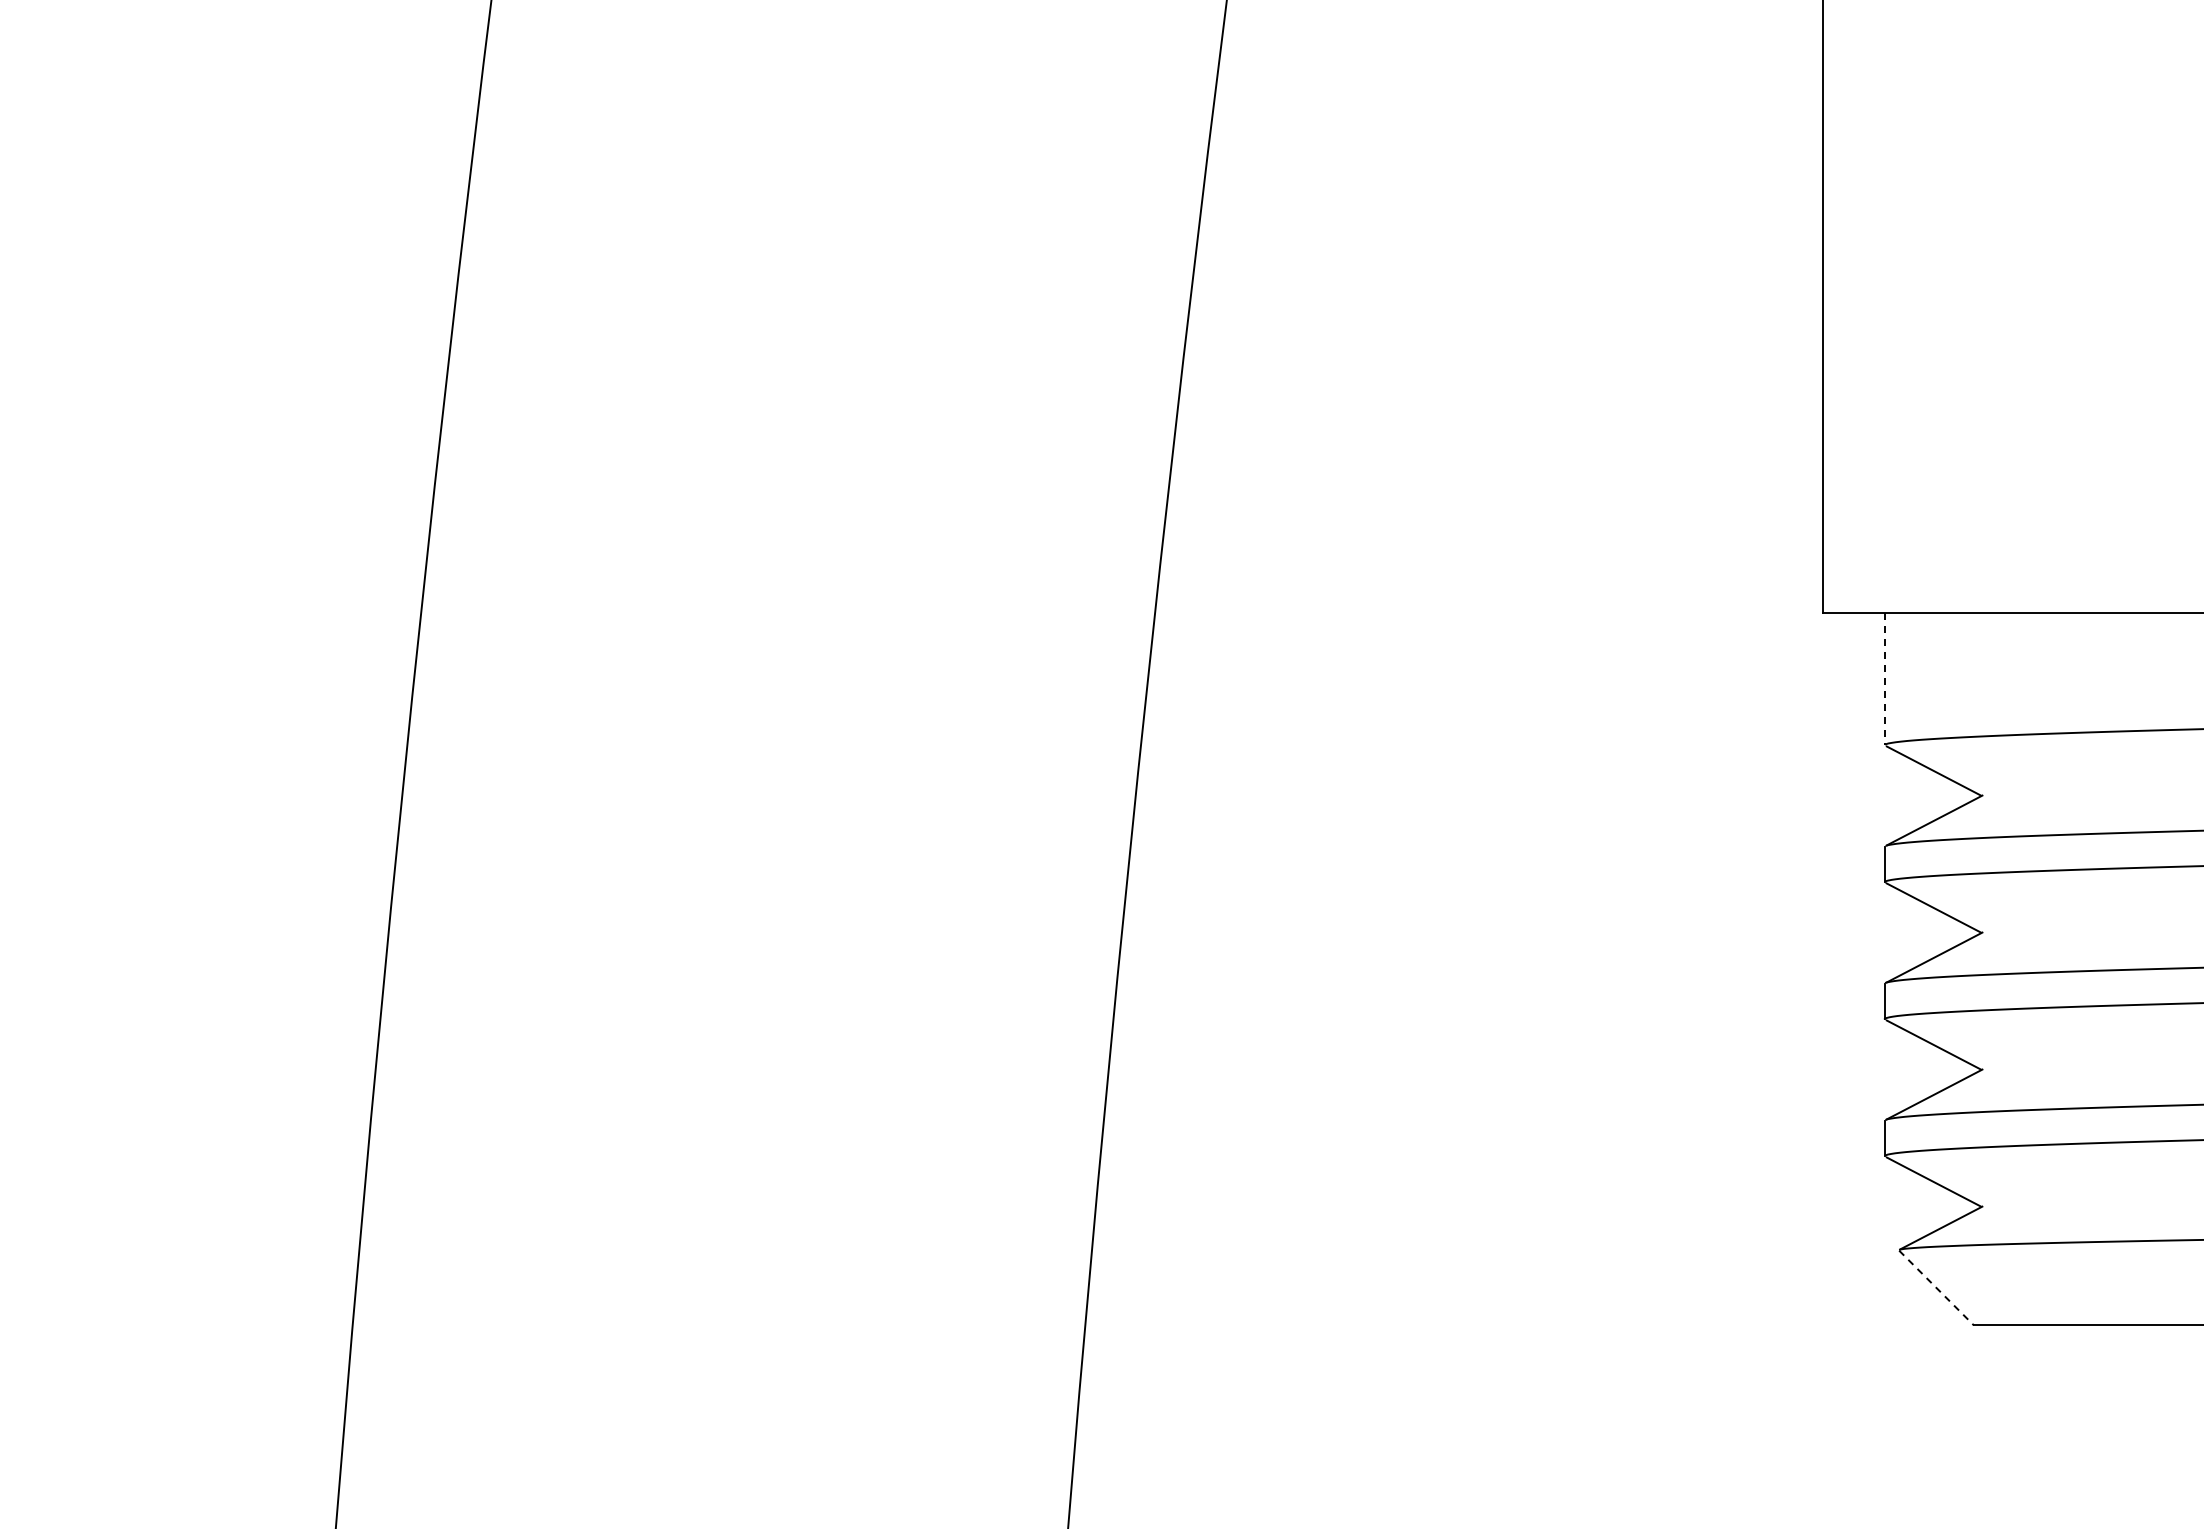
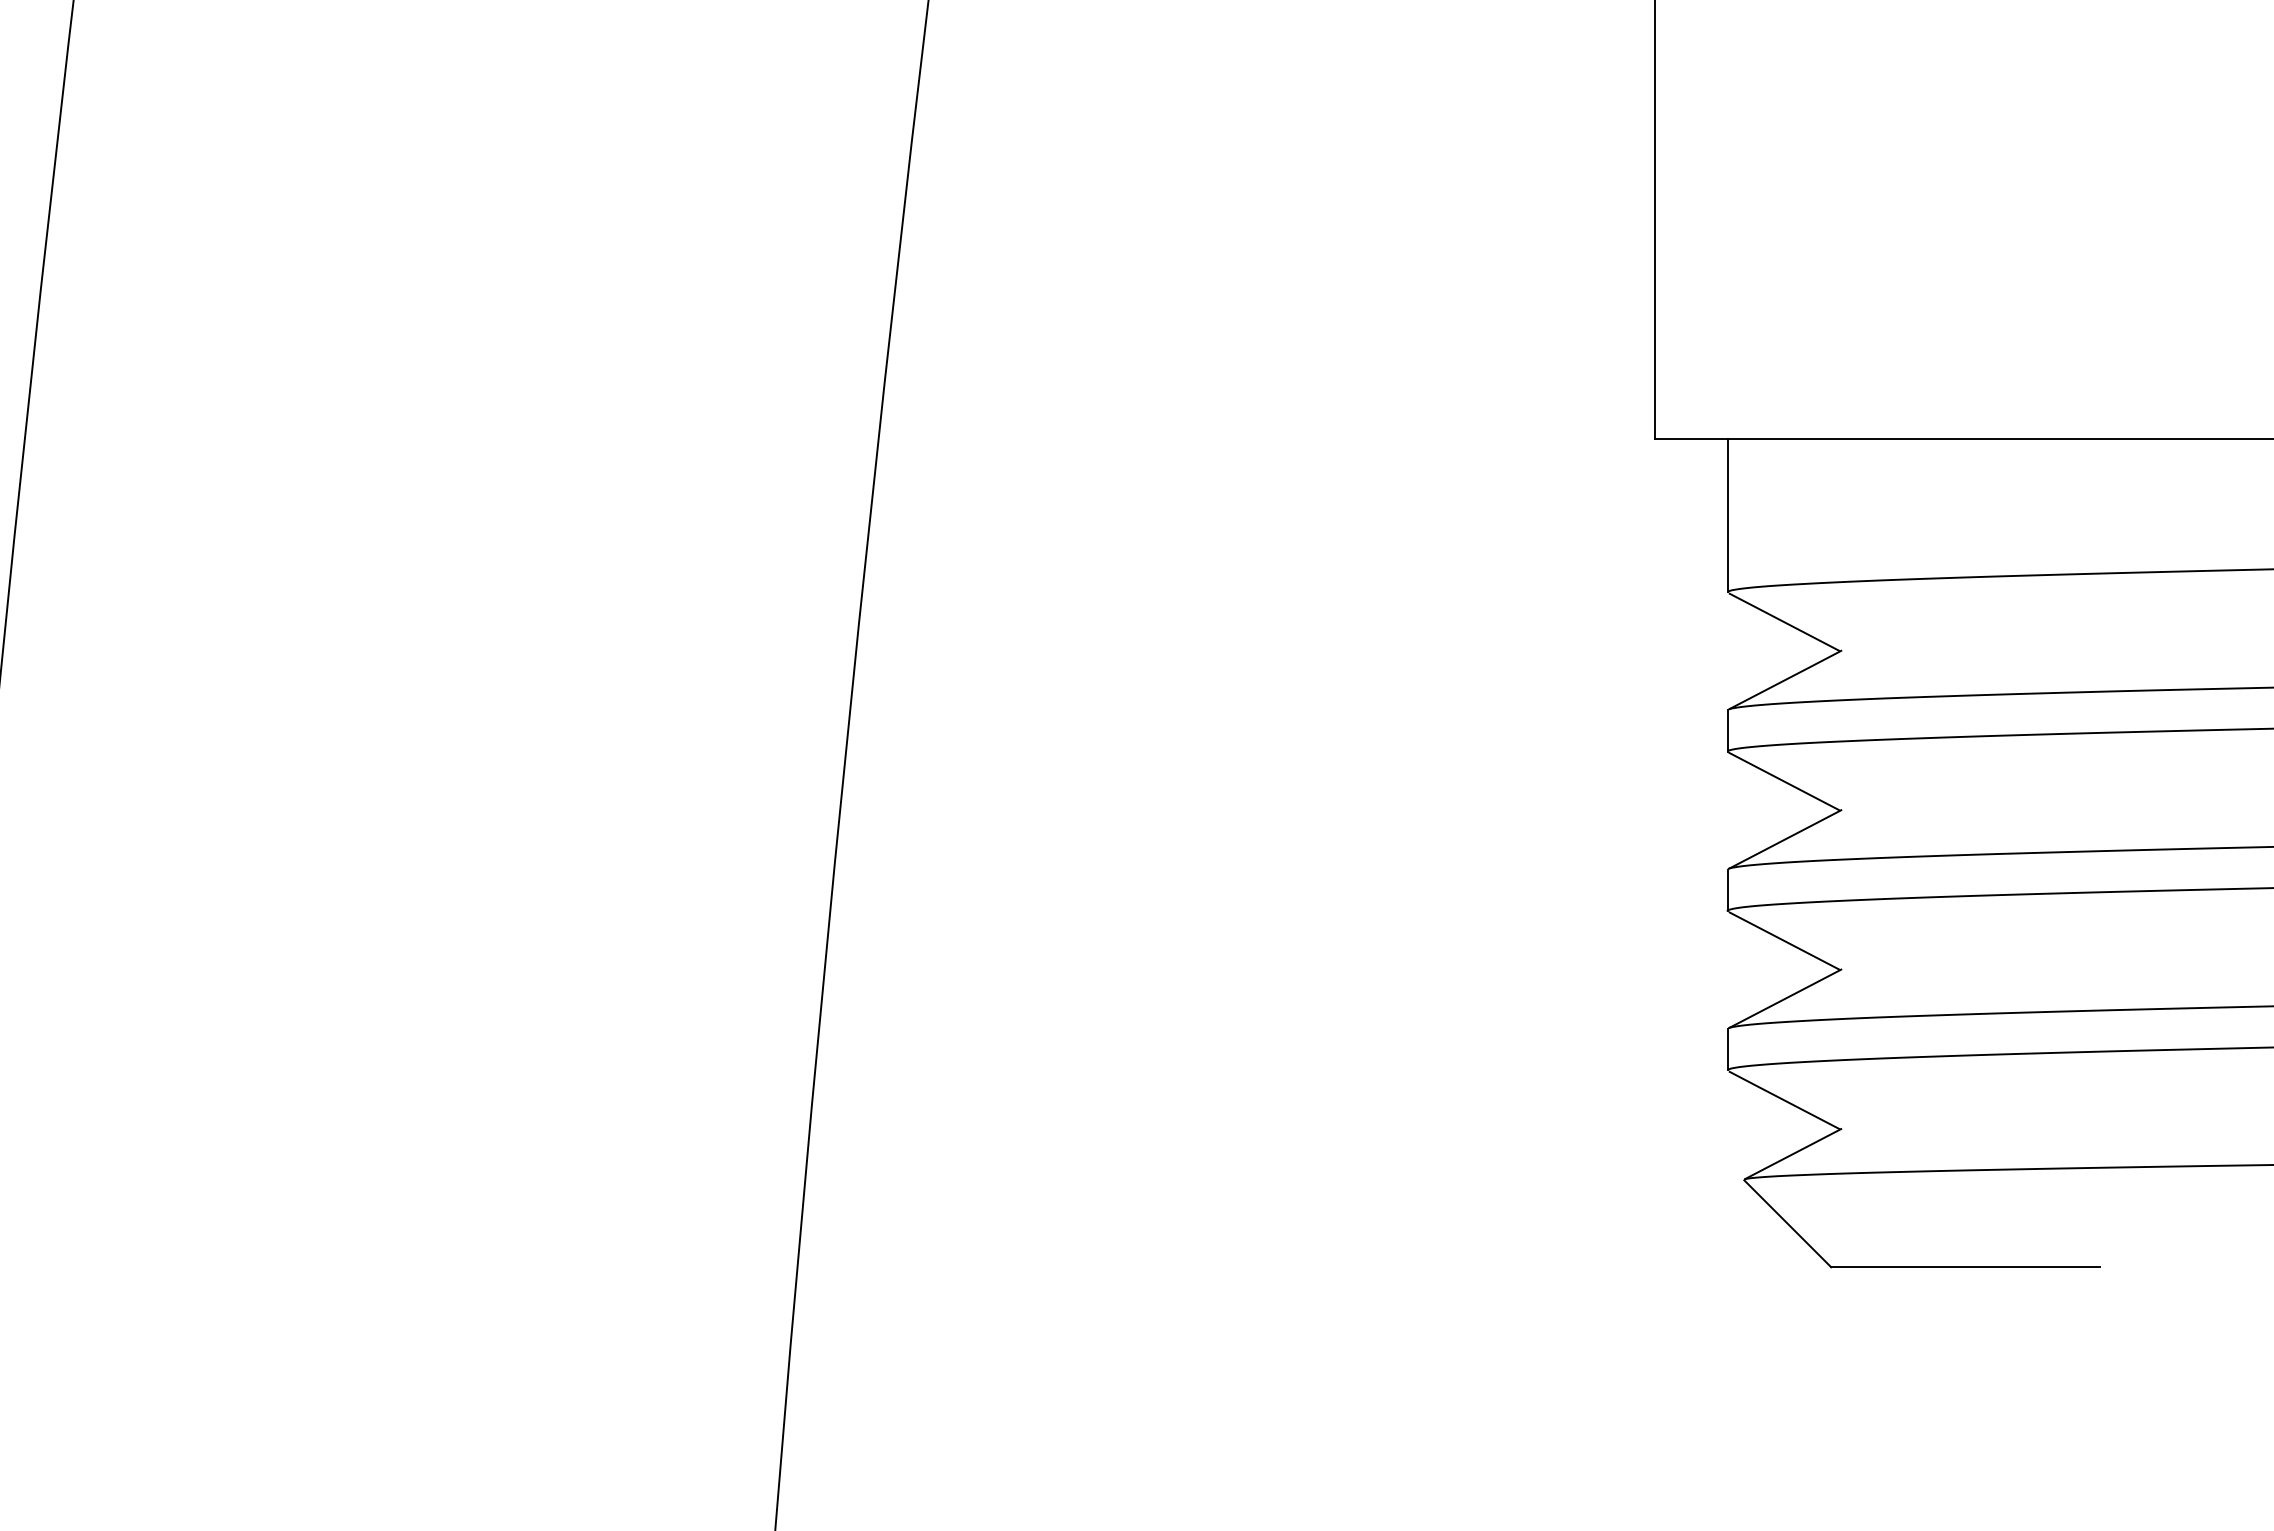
line: (1884, 679) -> (1727, 515), dashed -> solid
line: (1936, 1288) -> (1787, 1224), dashed -> solid

